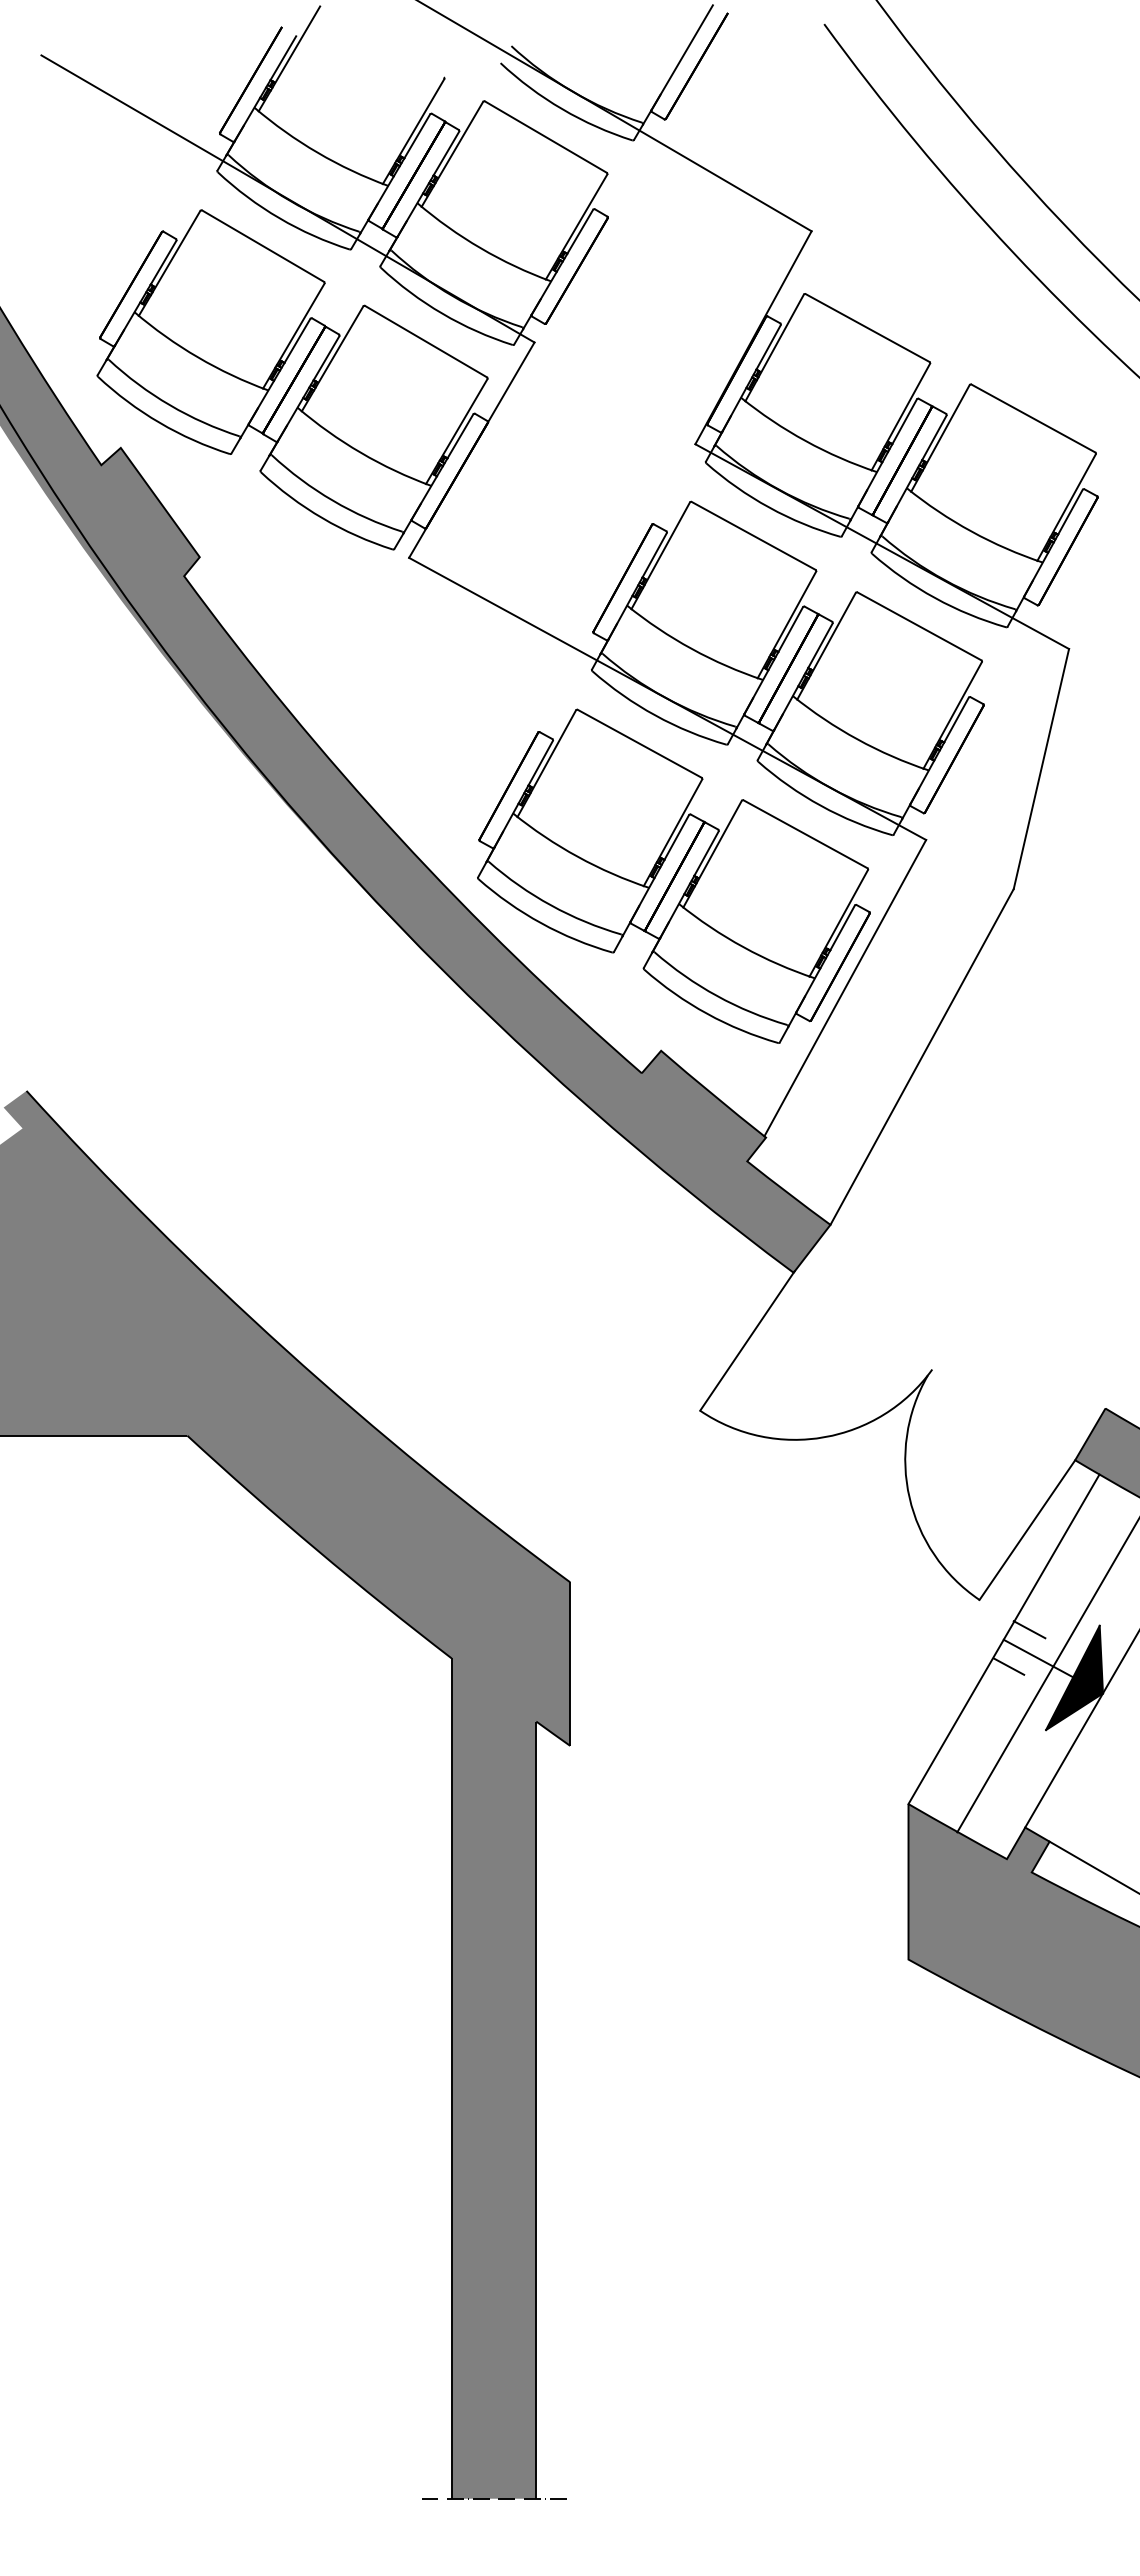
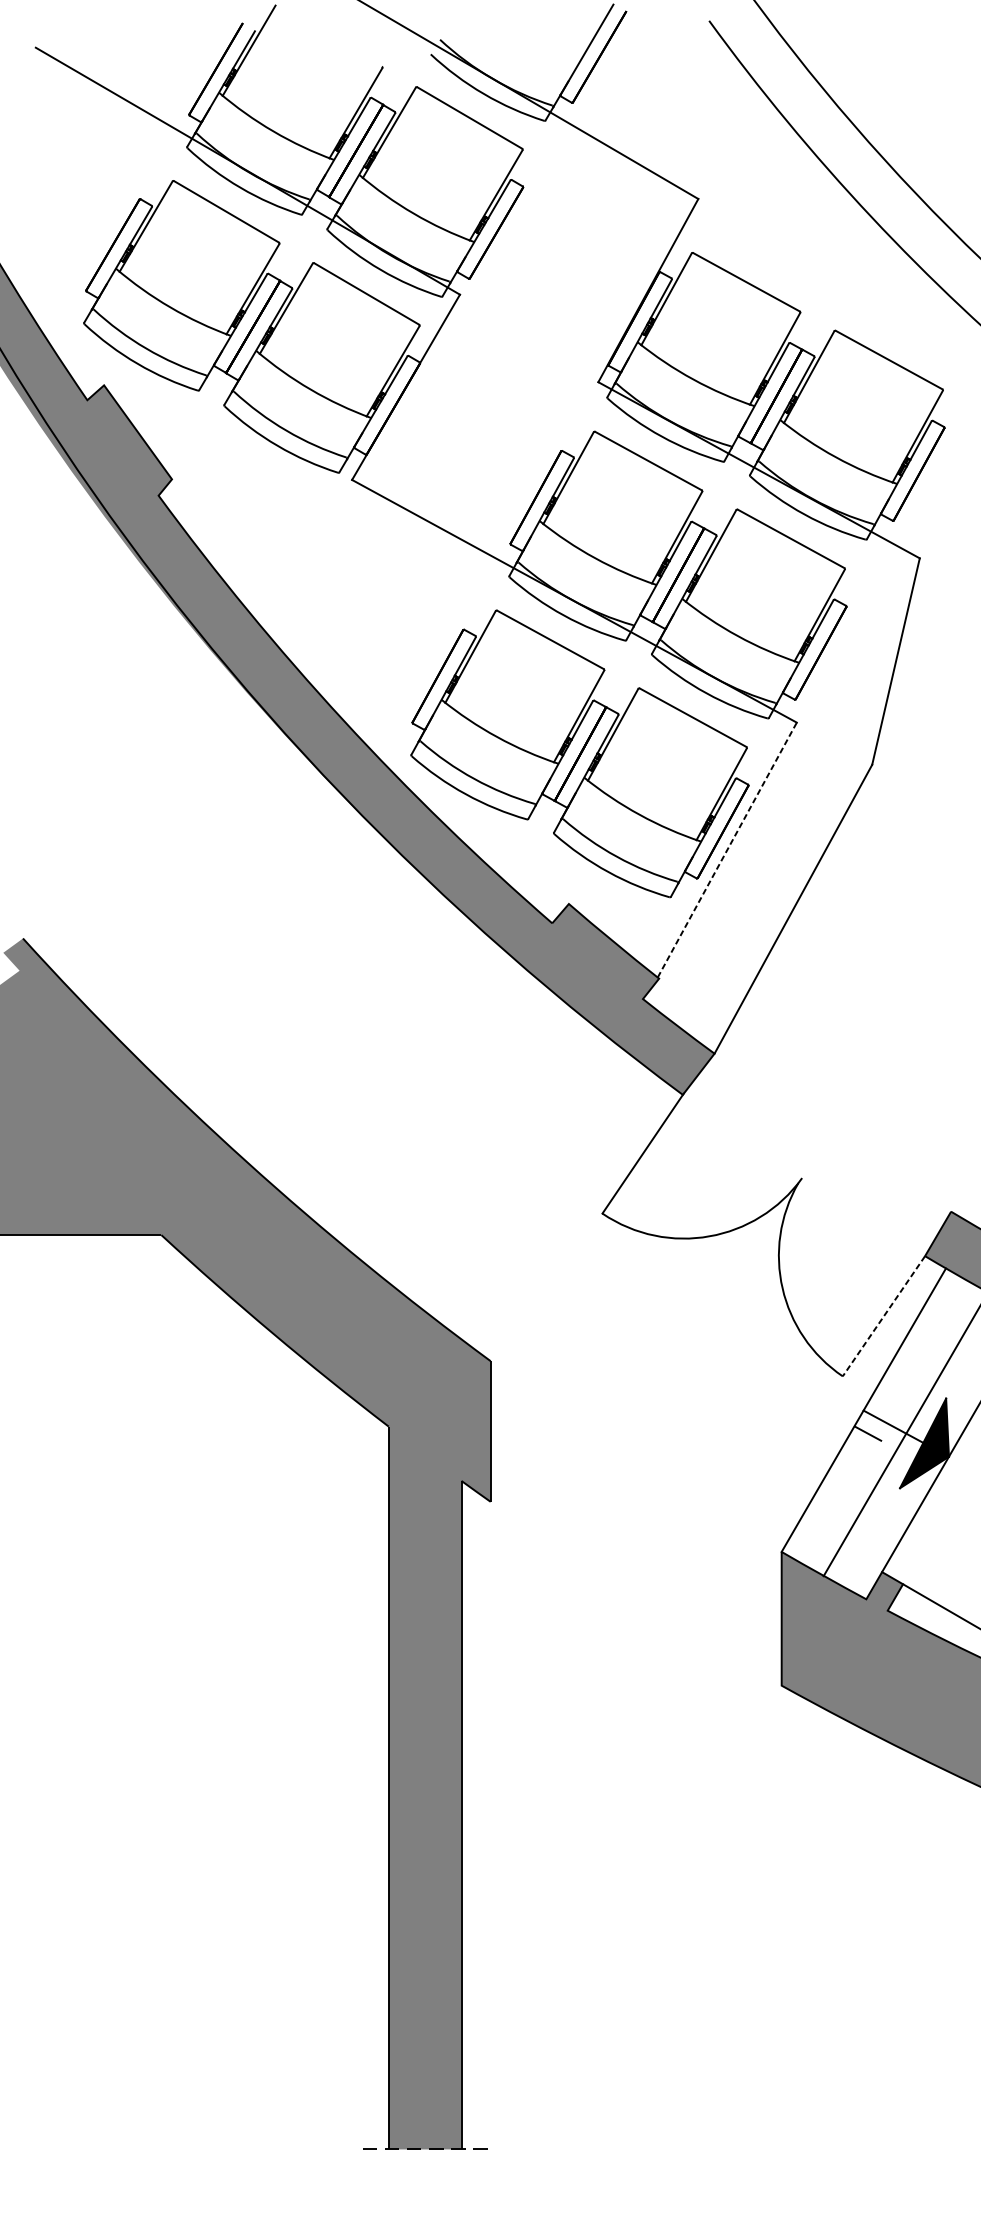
line: (845, 988) -> (727, 850), solid -> dashed
line: (1027, 1530) -> (884, 1316), solid -> dashed
line: (1029, 1629) -> (885, 1401), removed

